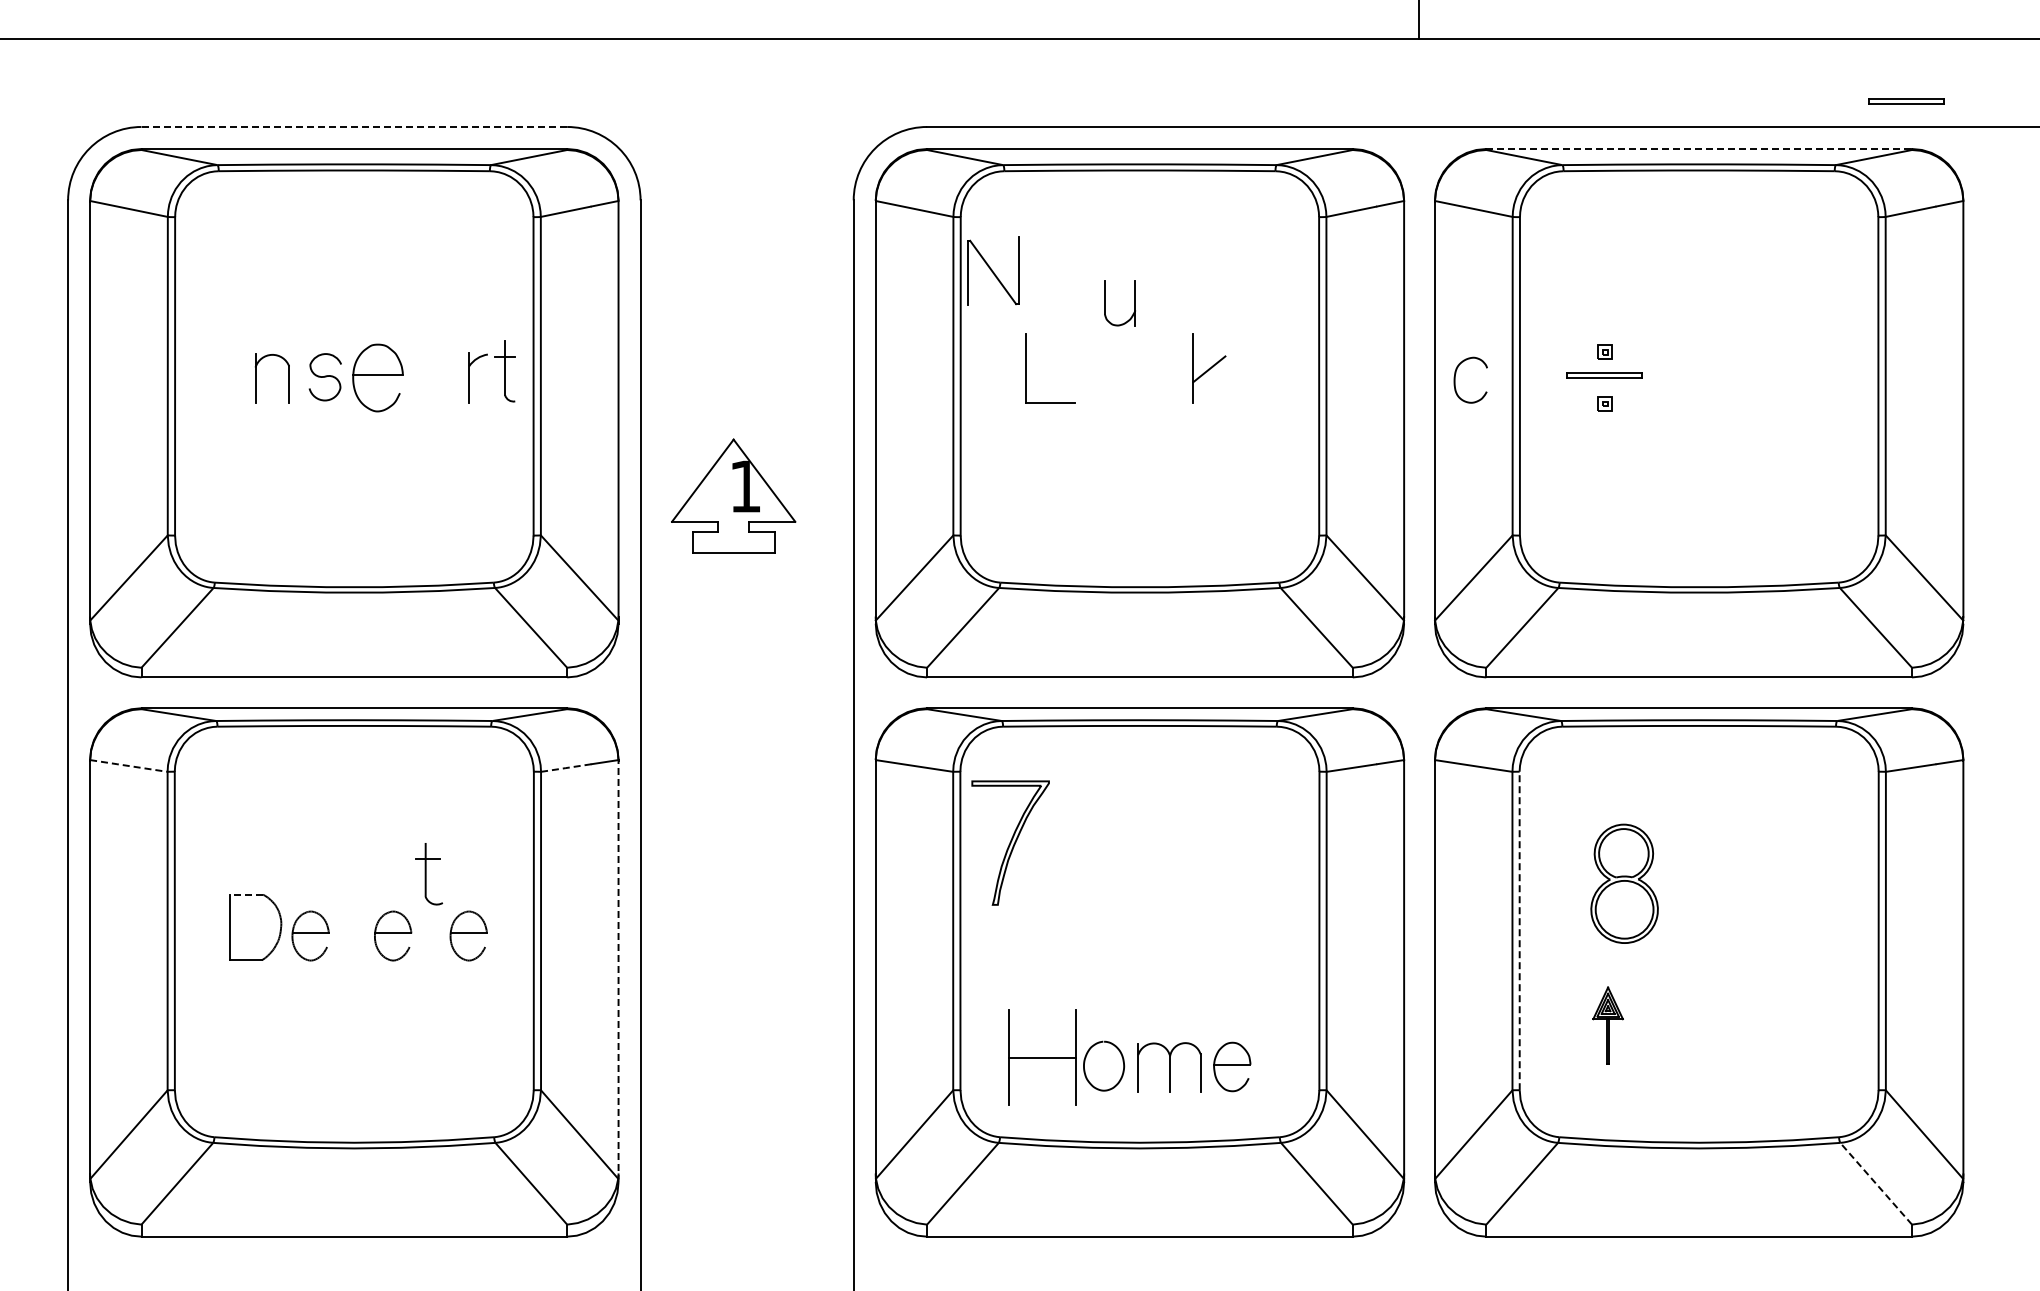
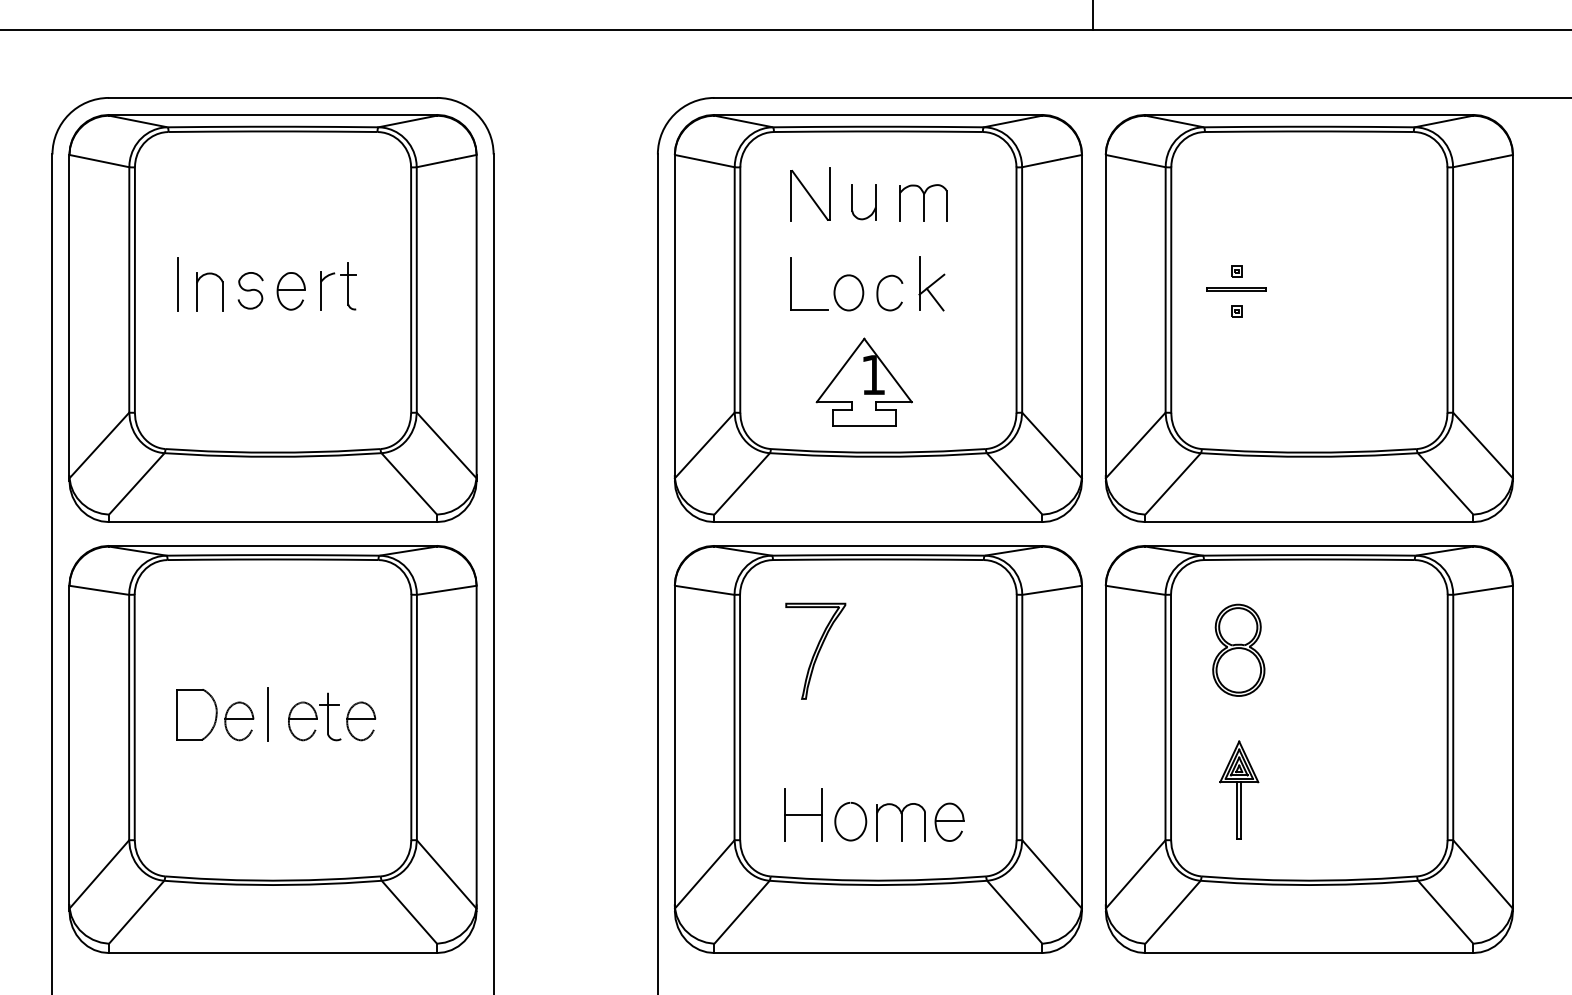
part: (1906, 101) -> (1469, 78), removed
line: (354, 126) -> (273, 97), dashed -> solid
line: (1699, 149) -> (1309, 115), dashed -> solid
part: (1197, 262) -> (922, 202), added
part: (993, 270) -> (810, 193), moved
part: (1105, 303) -> (852, 202), moved
line: (230, 369) -> (177, 284), added
part: (504, 371) -> (347, 286), moved
part: (377, 377) -> (290, 290), size x0.71
part: (1101, 379) -> (848, 292), added
curve: (1455, 379) -> (878, 292), moved
line: (1213, 388) -> (935, 299), added
part: (733, 495) -> (864, 381), moved
line: (129, 766) -> (99, 590), dashed -> solid
line: (565, 768) -> (435, 592), dashed -> solid
part: (1010, 842) -> (815, 650), moved
part: (428, 874) -> (330, 717), moved
part: (1624, 883) -> (1238, 650), moved
line: (245, 894) -> (189, 689), dashed -> solid
line: (347, 927) -> (267, 714), added
line: (1519, 930) -> (1170, 717), dashed -> solid
line: (618, 971) -> (476, 748), dashed -> solid
part: (1607, 1025) -> (1238, 790), size x1.67
part: (1042, 1057) -> (803, 814), size x0.71
line: (1875, 1183) -> (1445, 912), dashed -> solid

